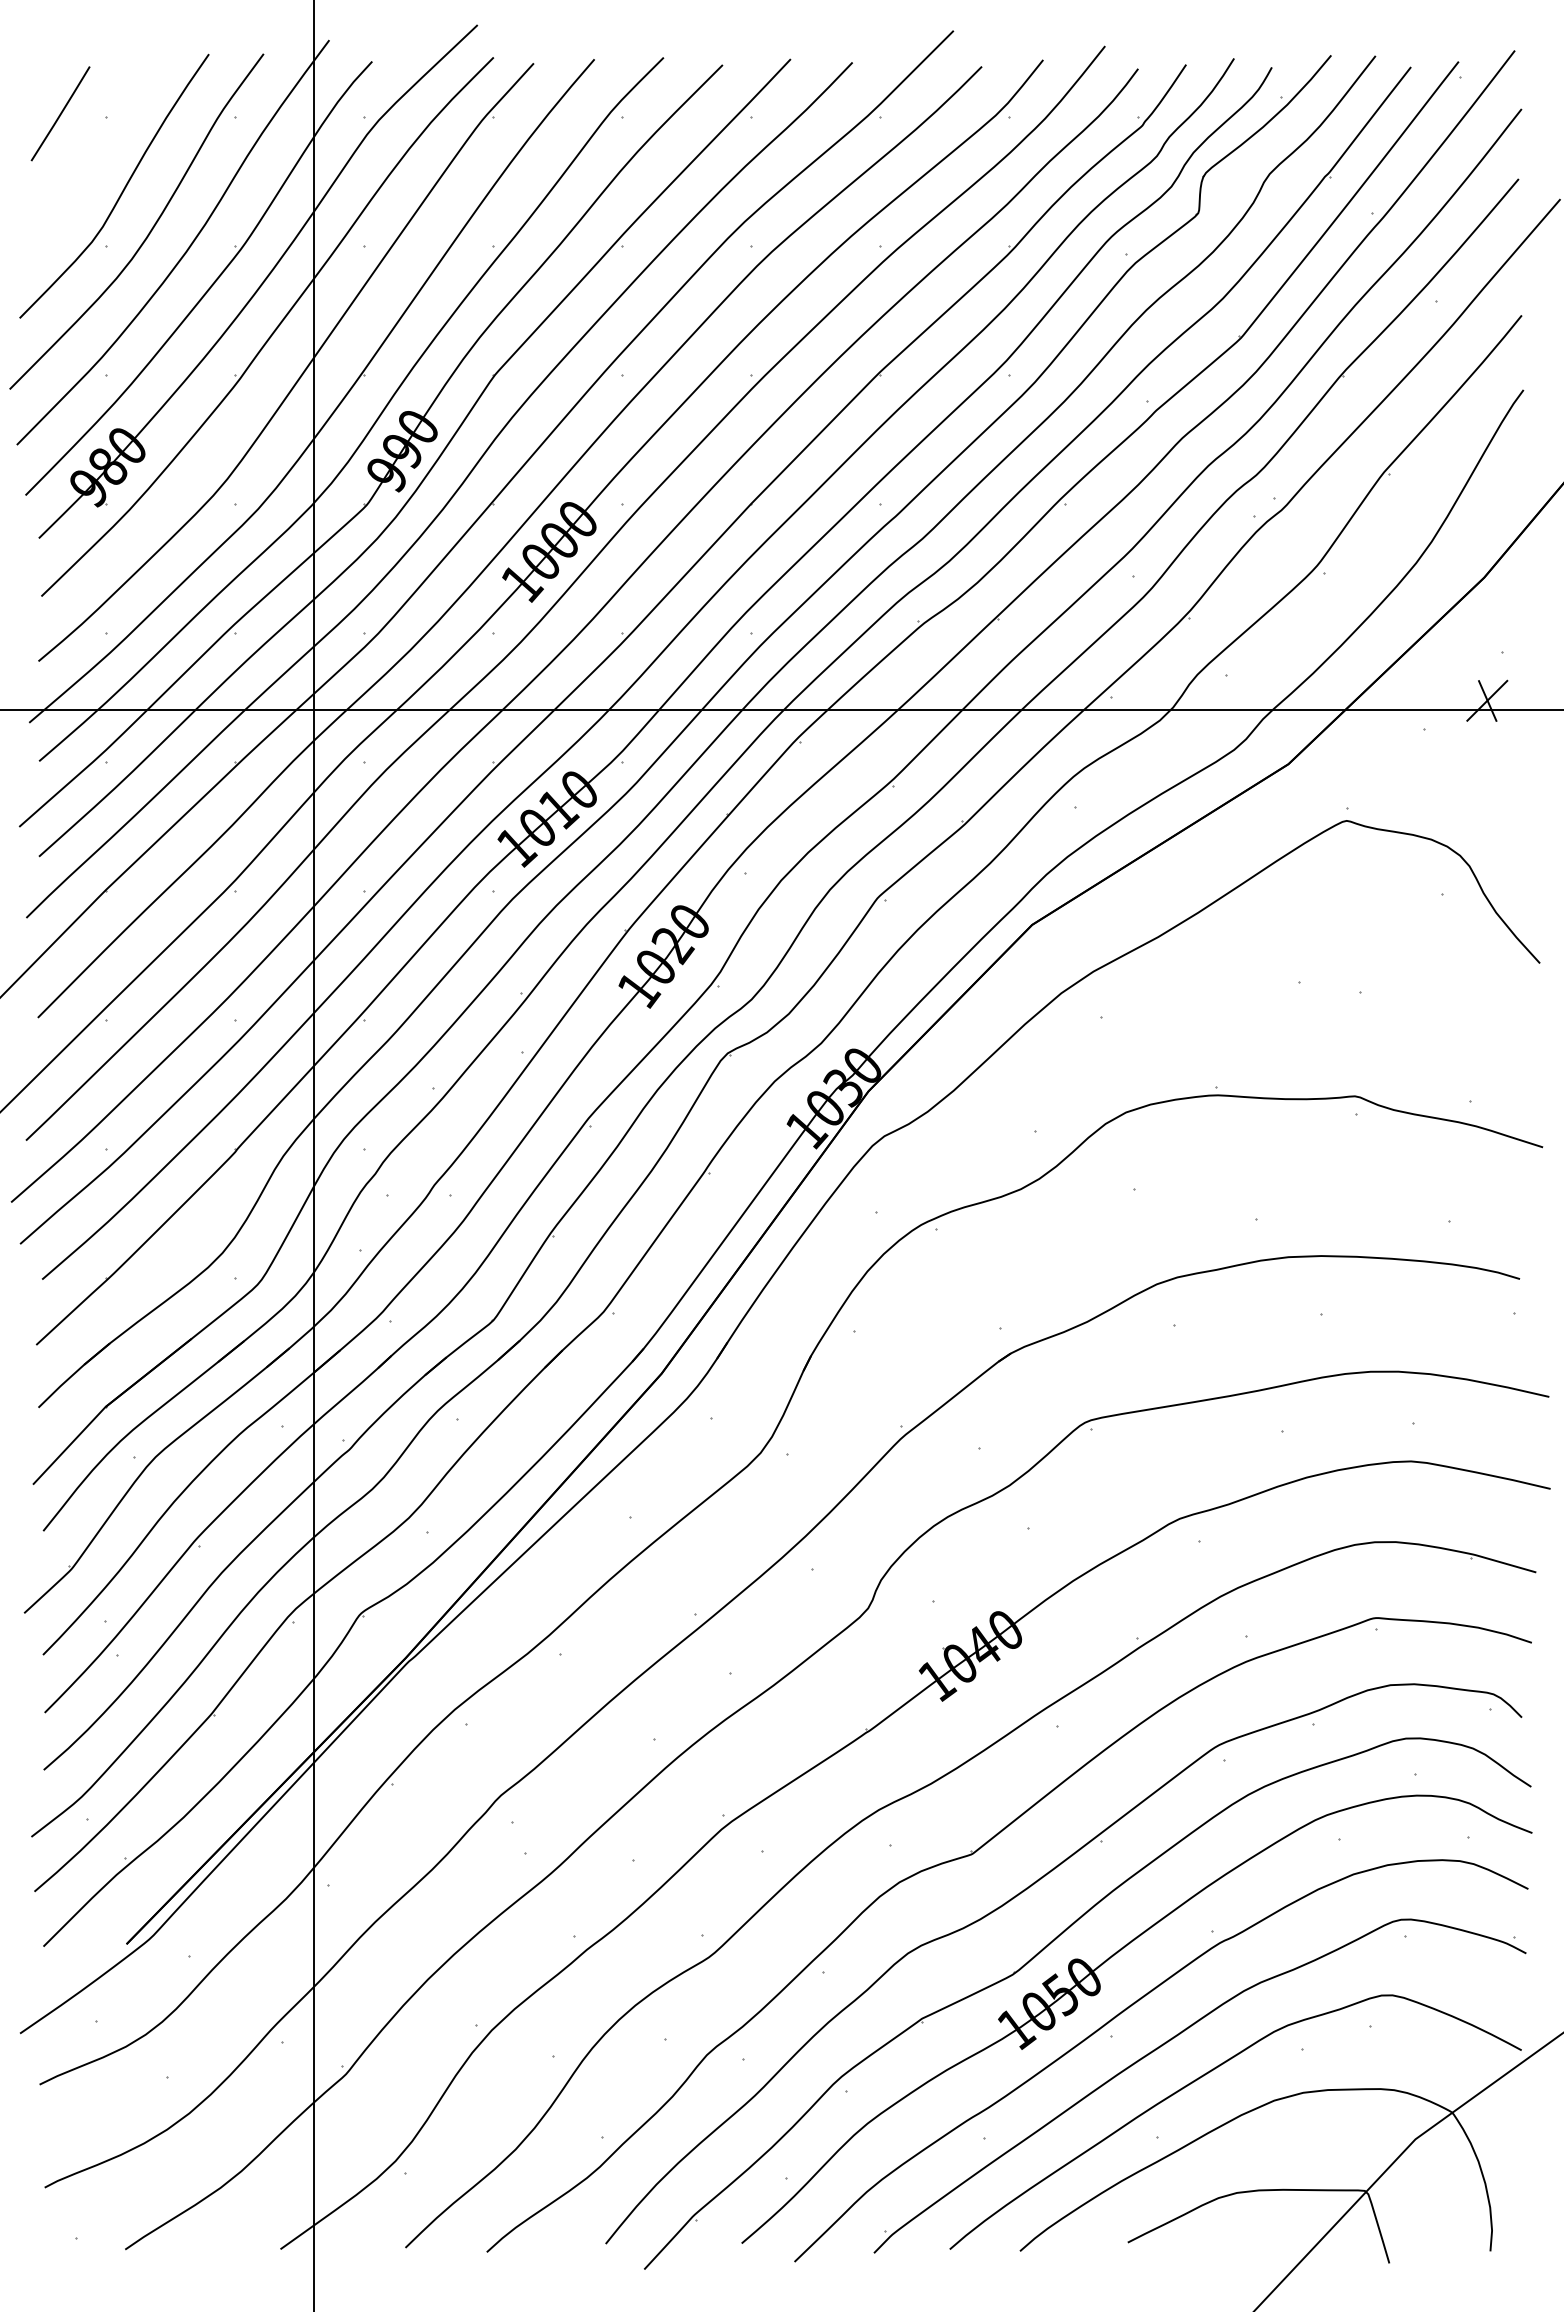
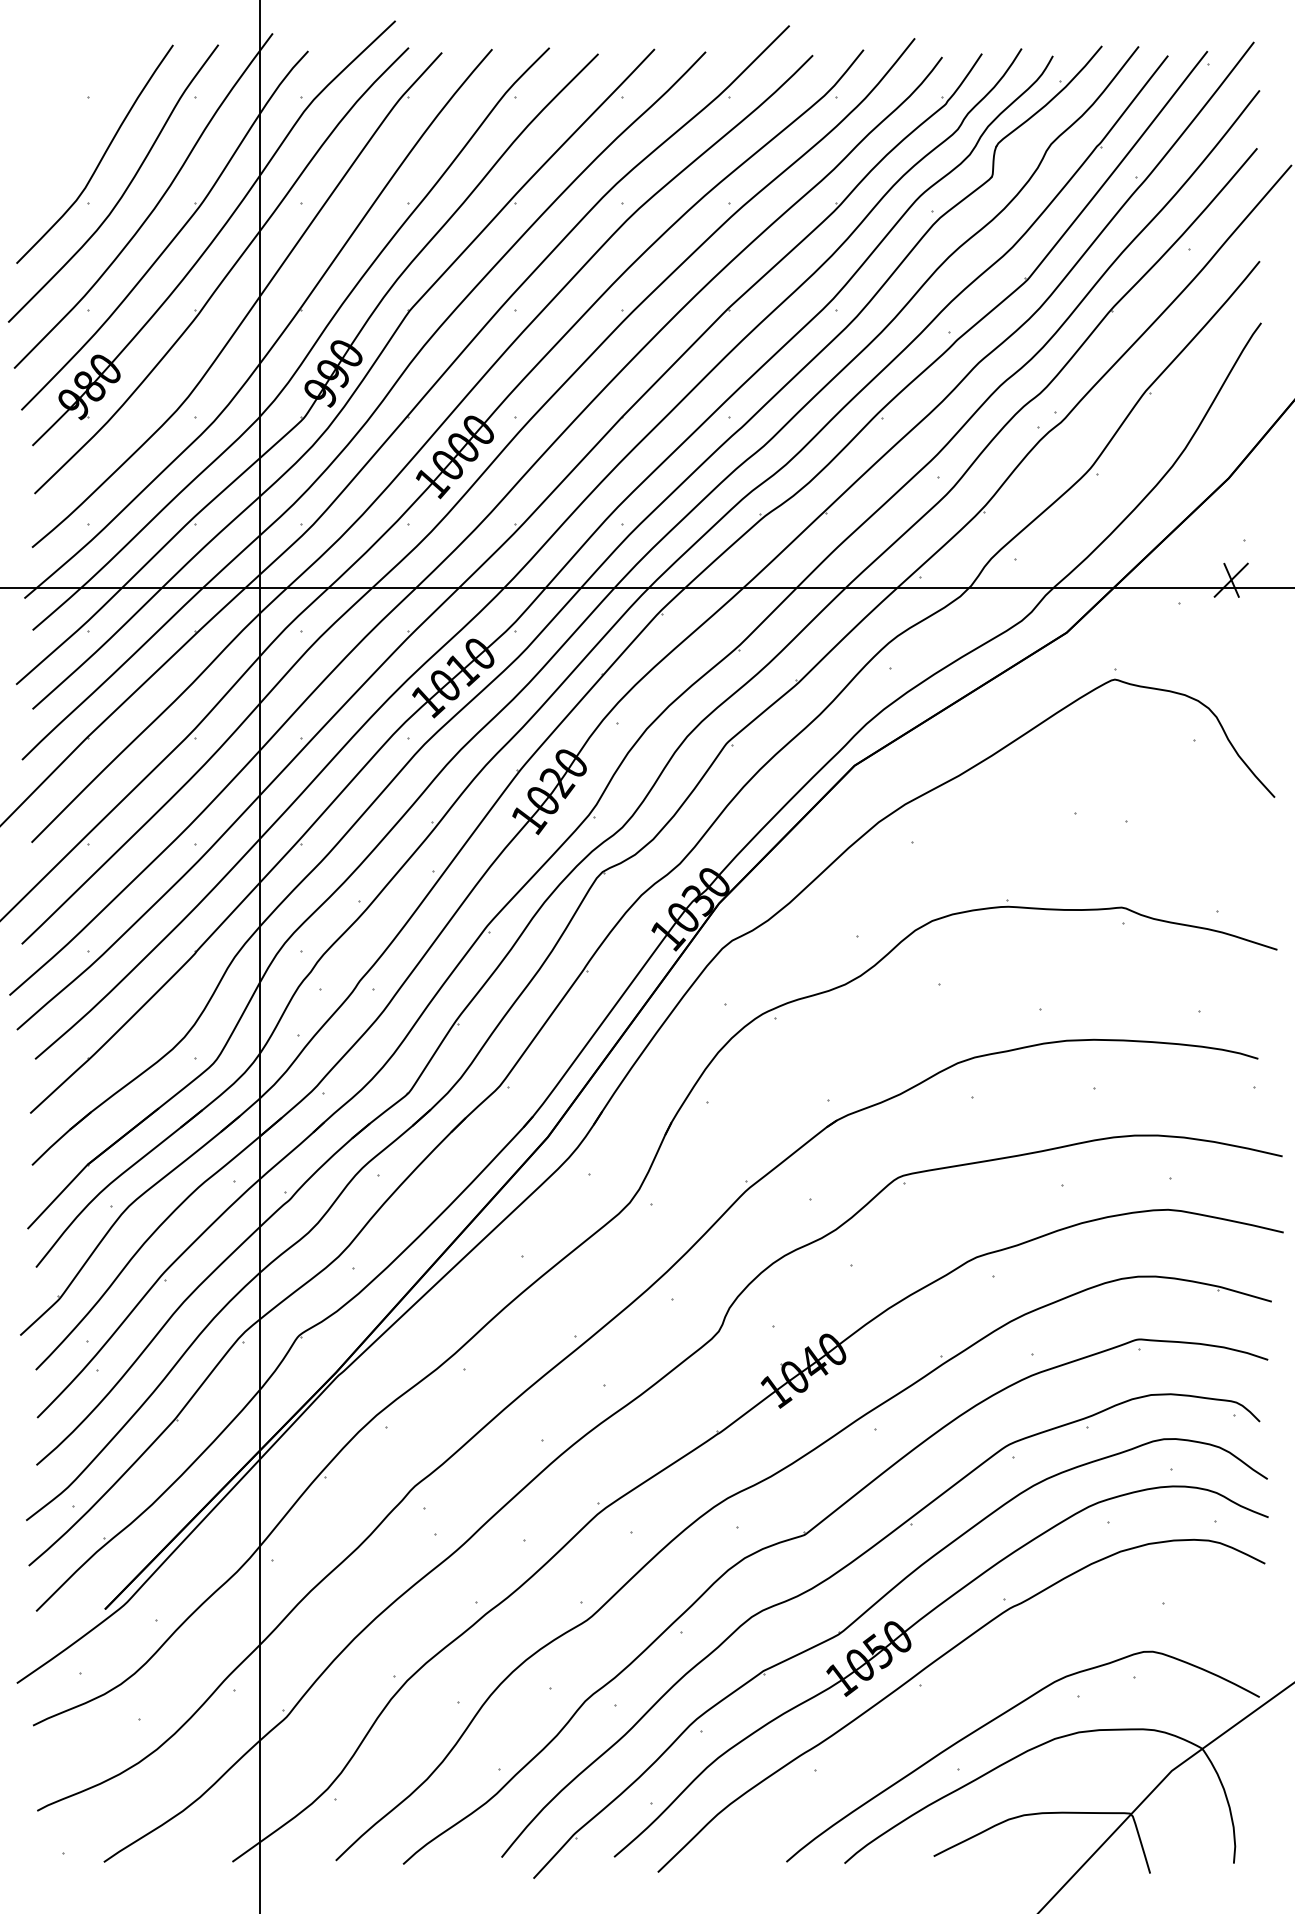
line: (60, 113) -> (50, 94), removed
part: (1171, 2040) -> (969, 1689), removed

